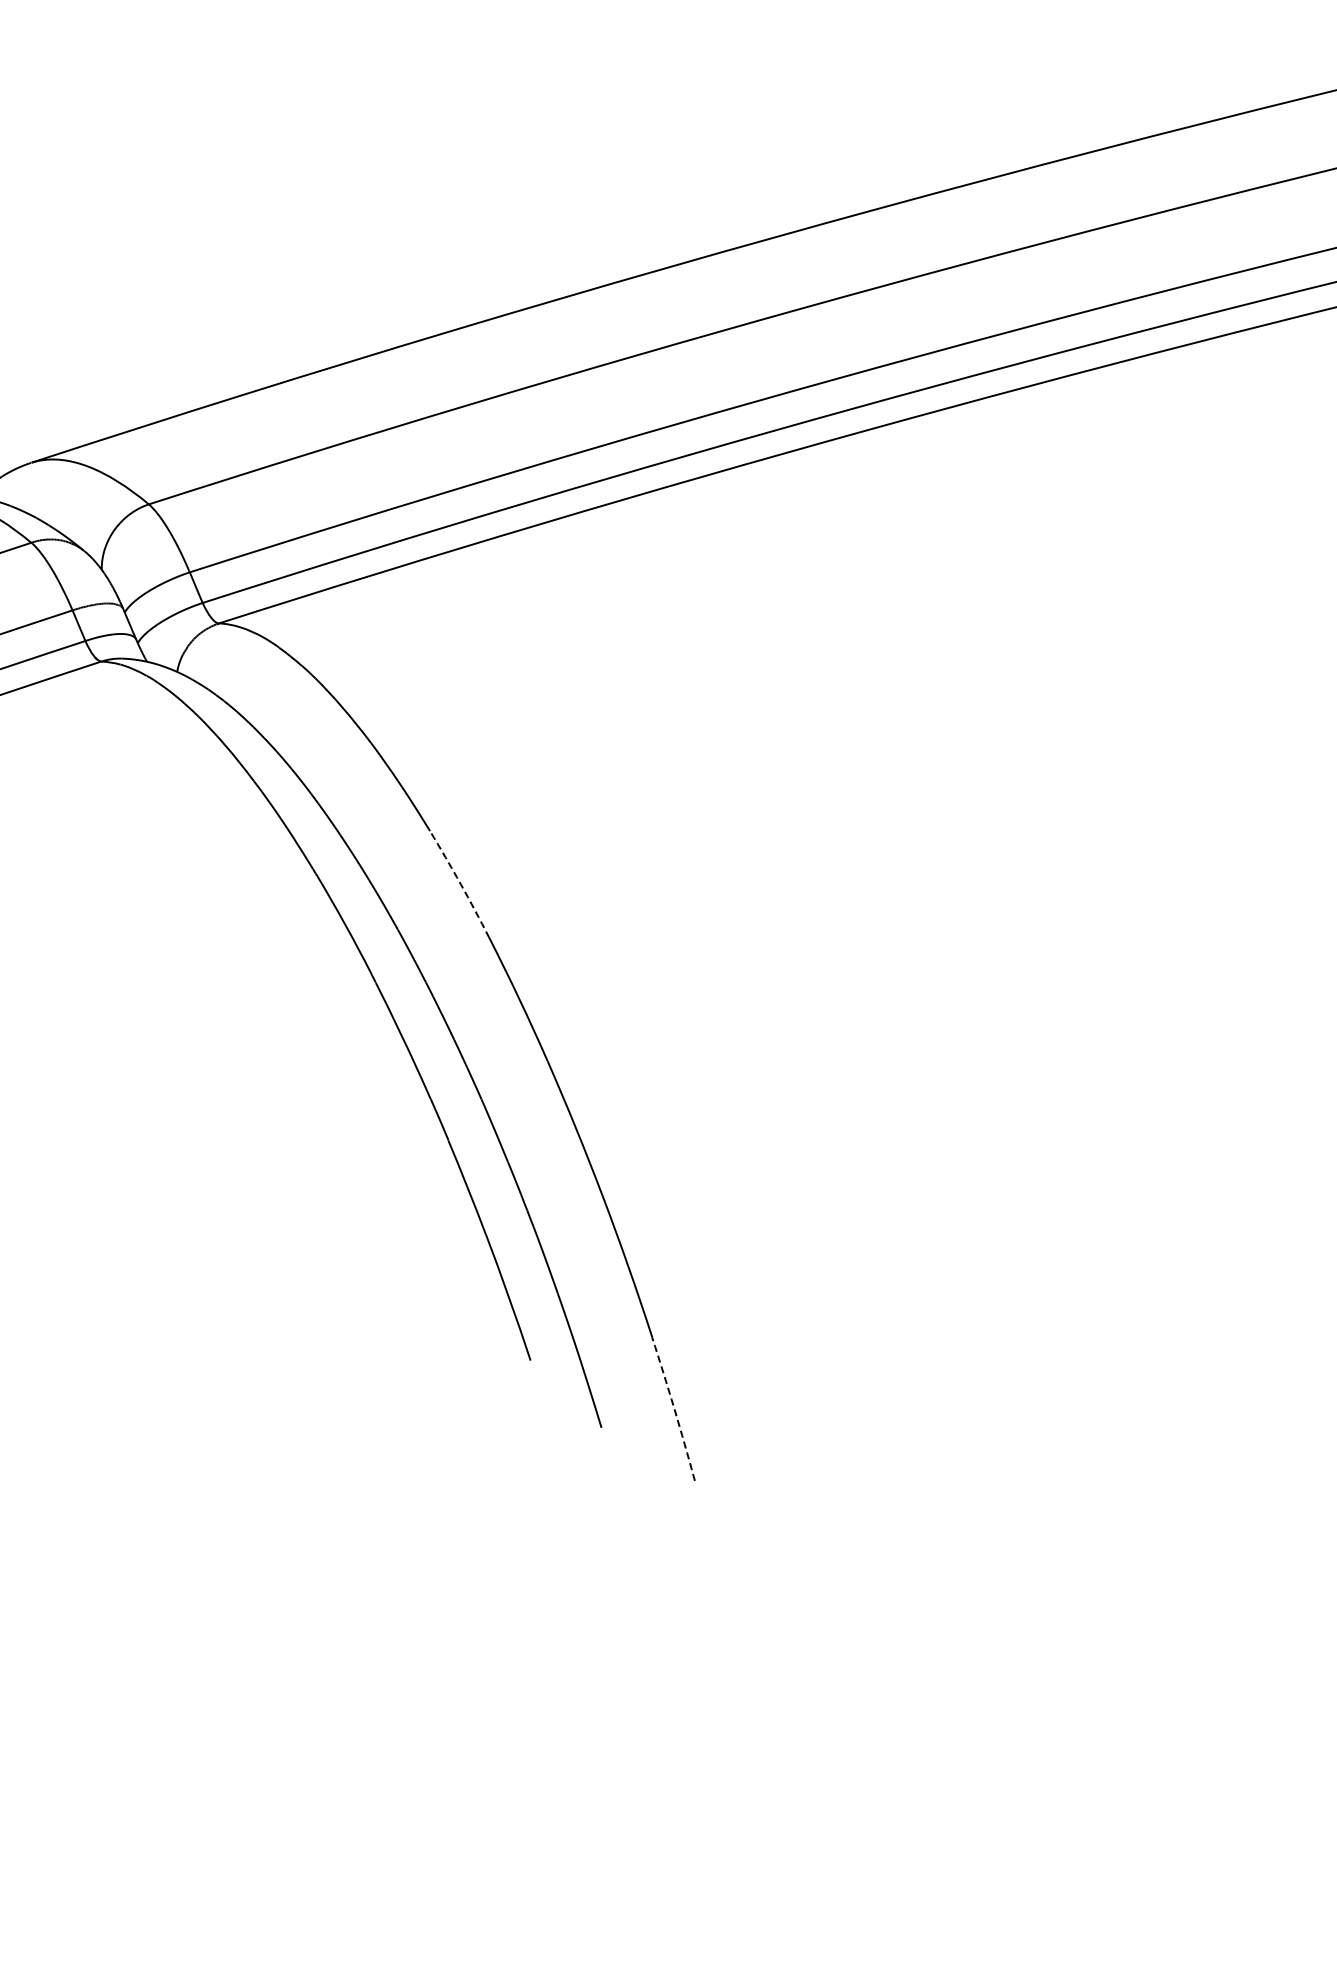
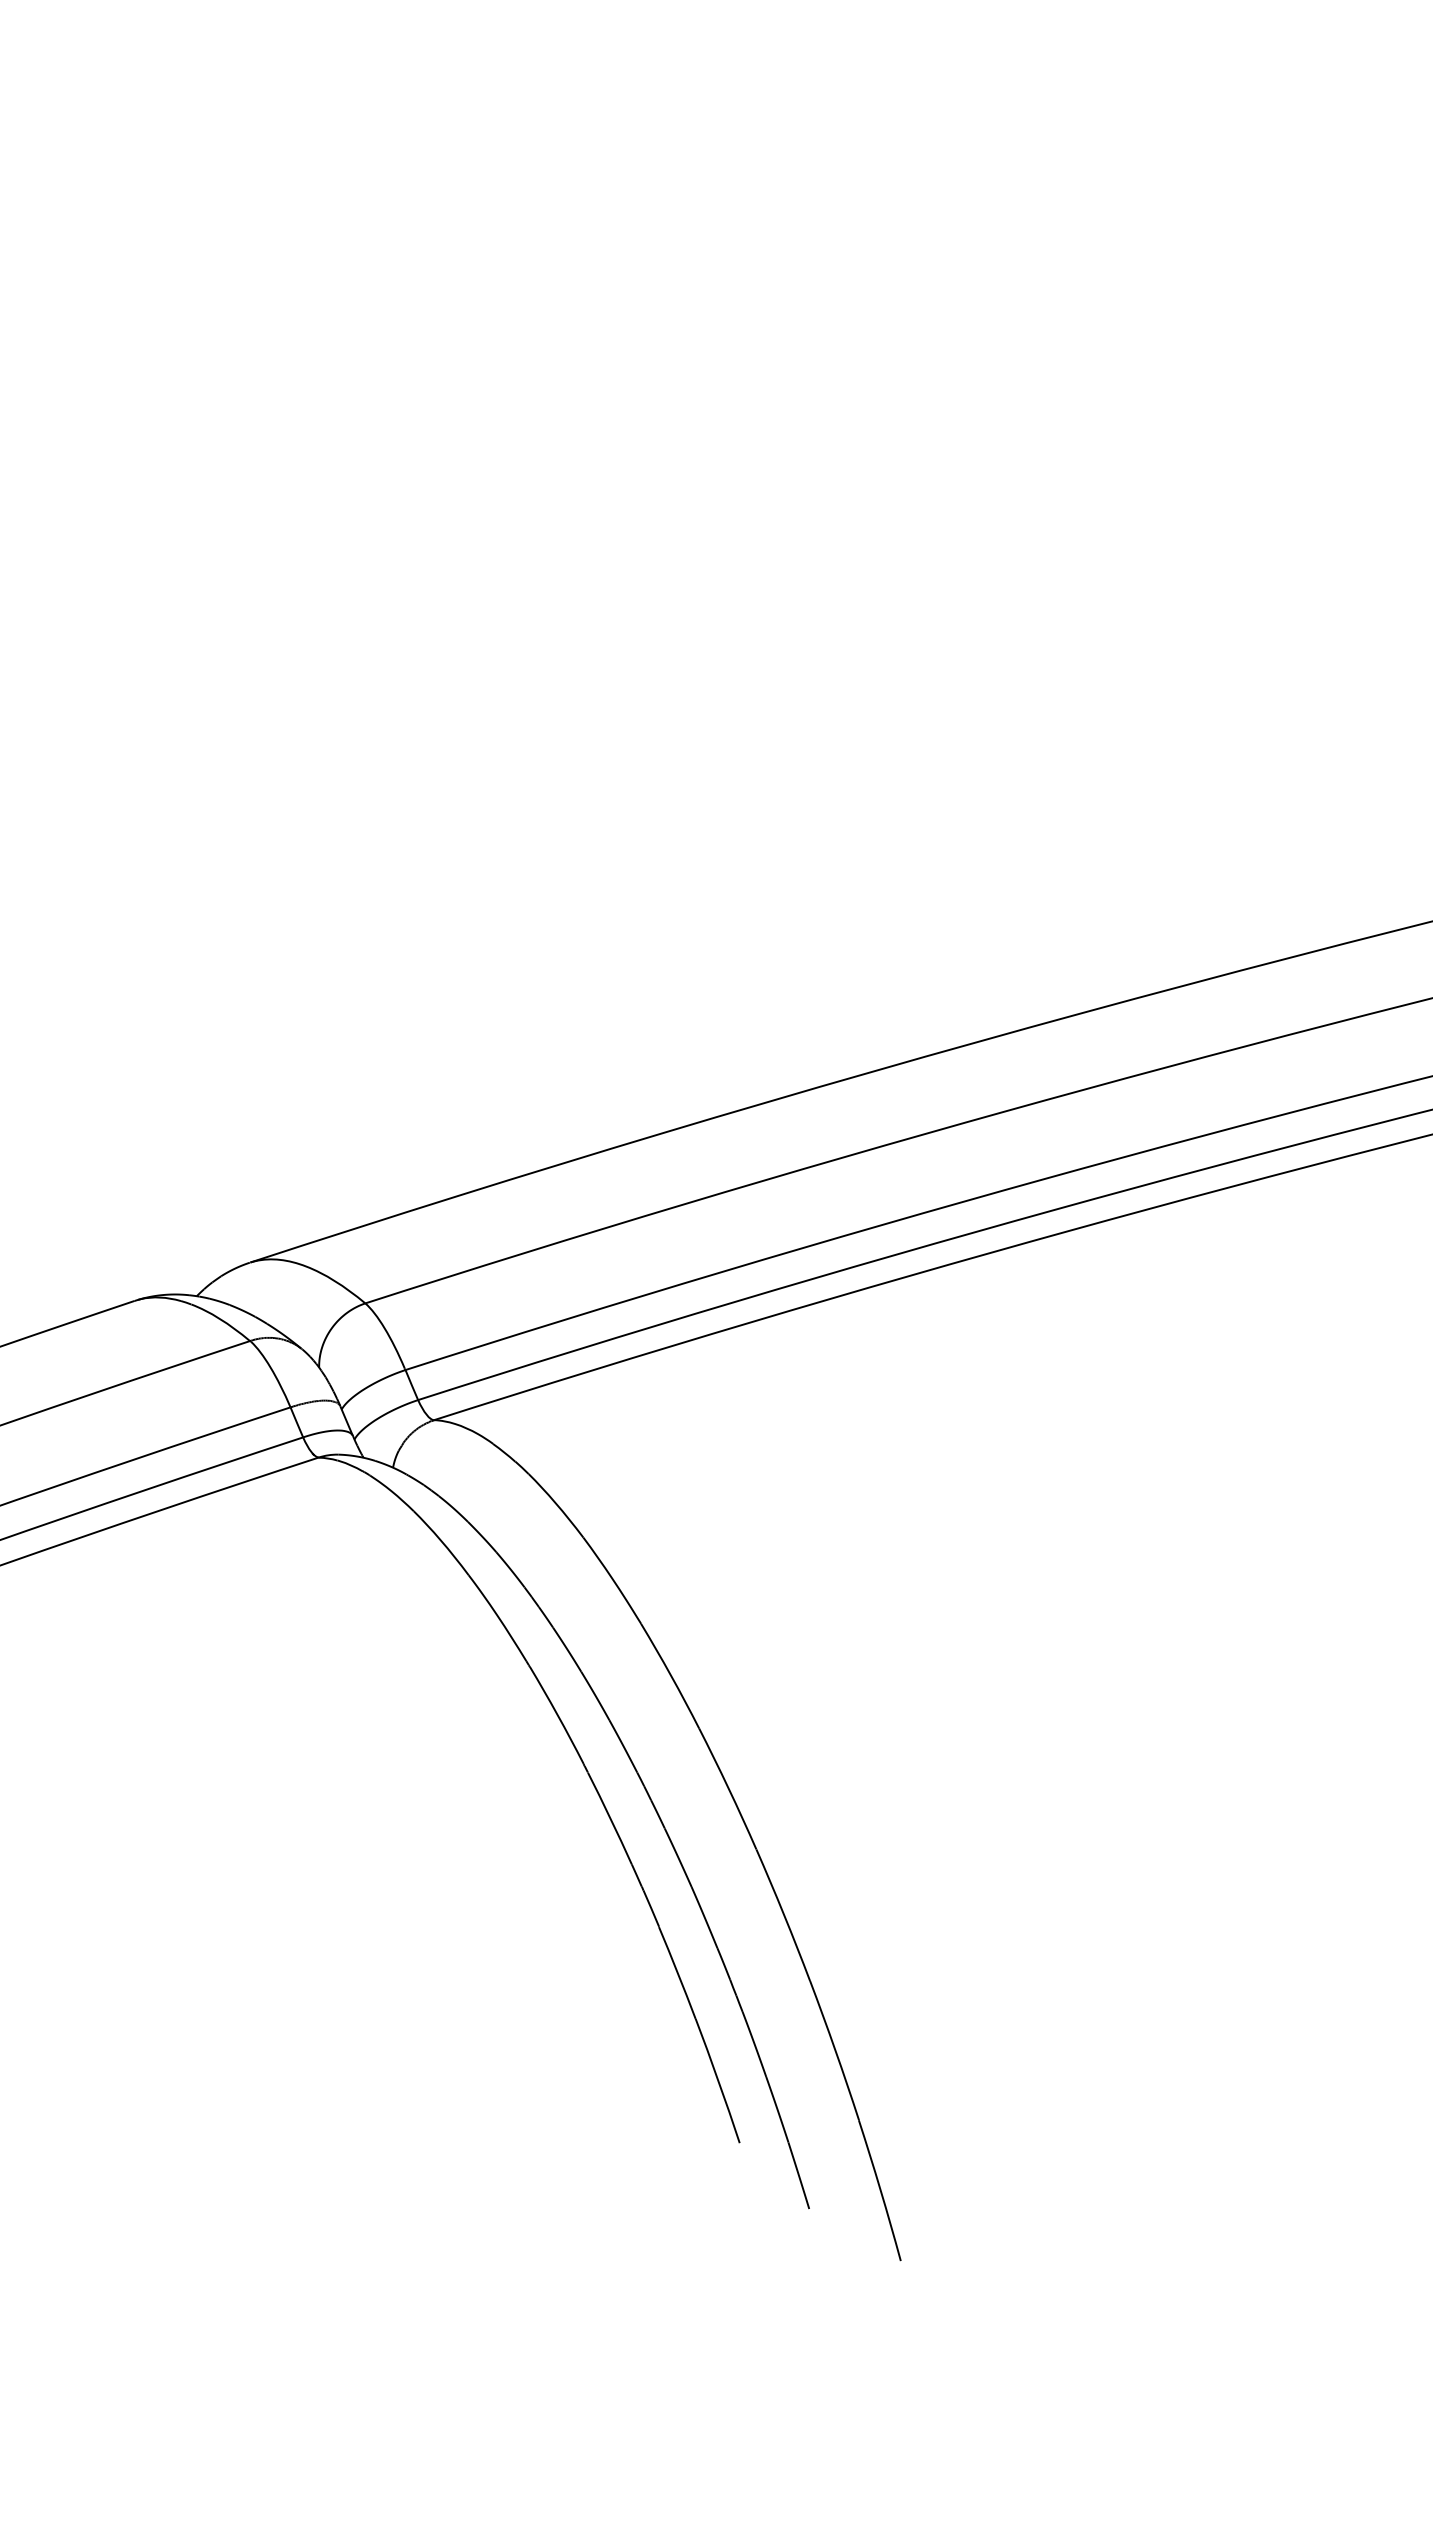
arc: (461, 883) -> (671, 1675), dashed -> solid
arc: (674, 1408) -> (880, 2190), dashed -> solid

